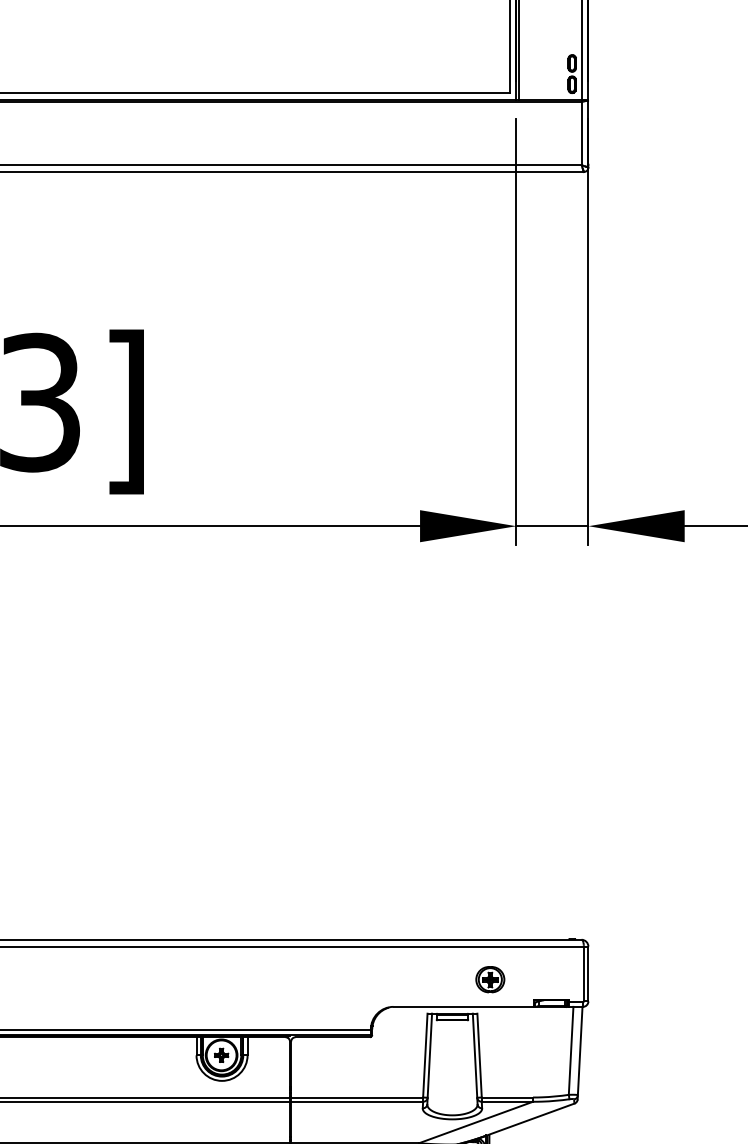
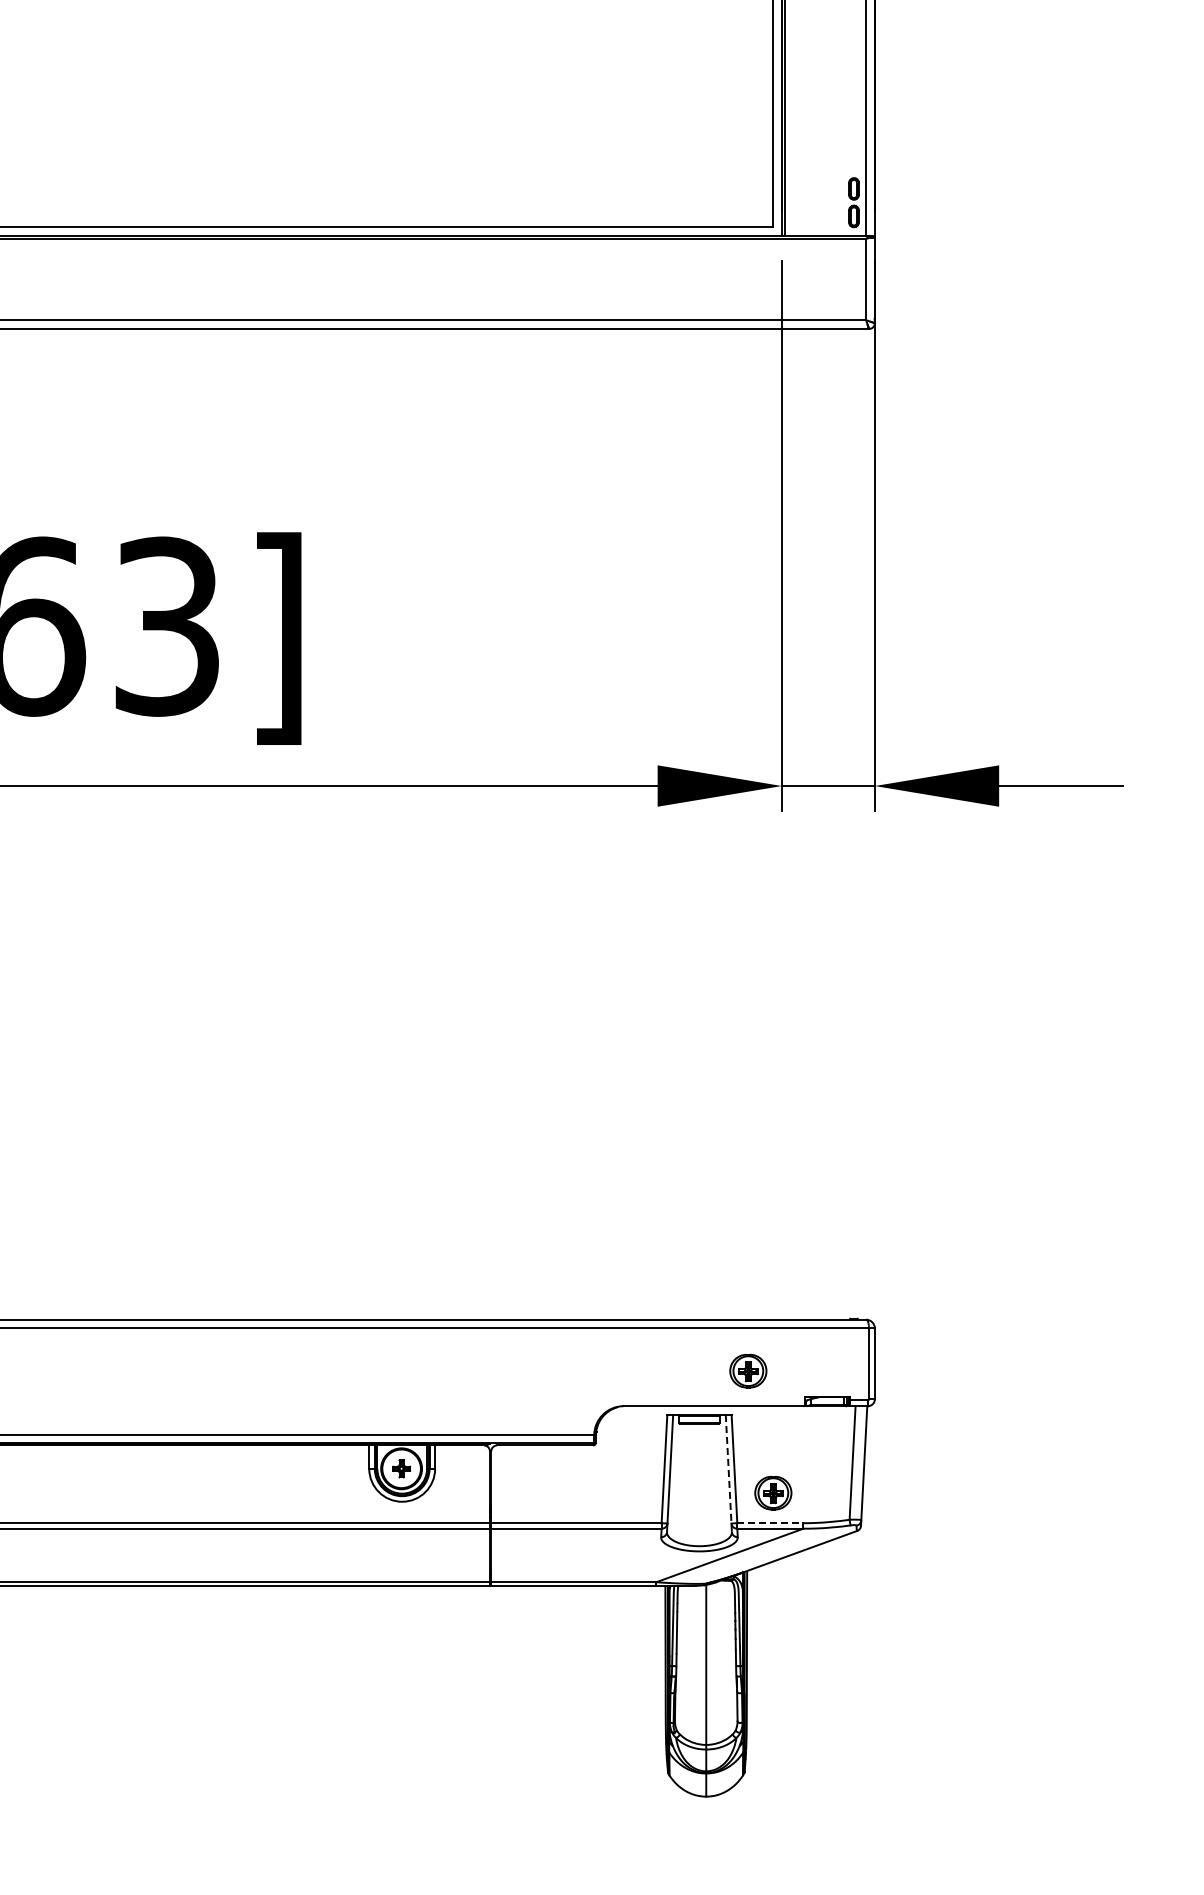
line: (474, 1058) -> (728, 1473), solid -> dashed
part: (509, 1073) -> (773, 1492), added
line: (507, 1097) -> (770, 1523), solid -> dashed

